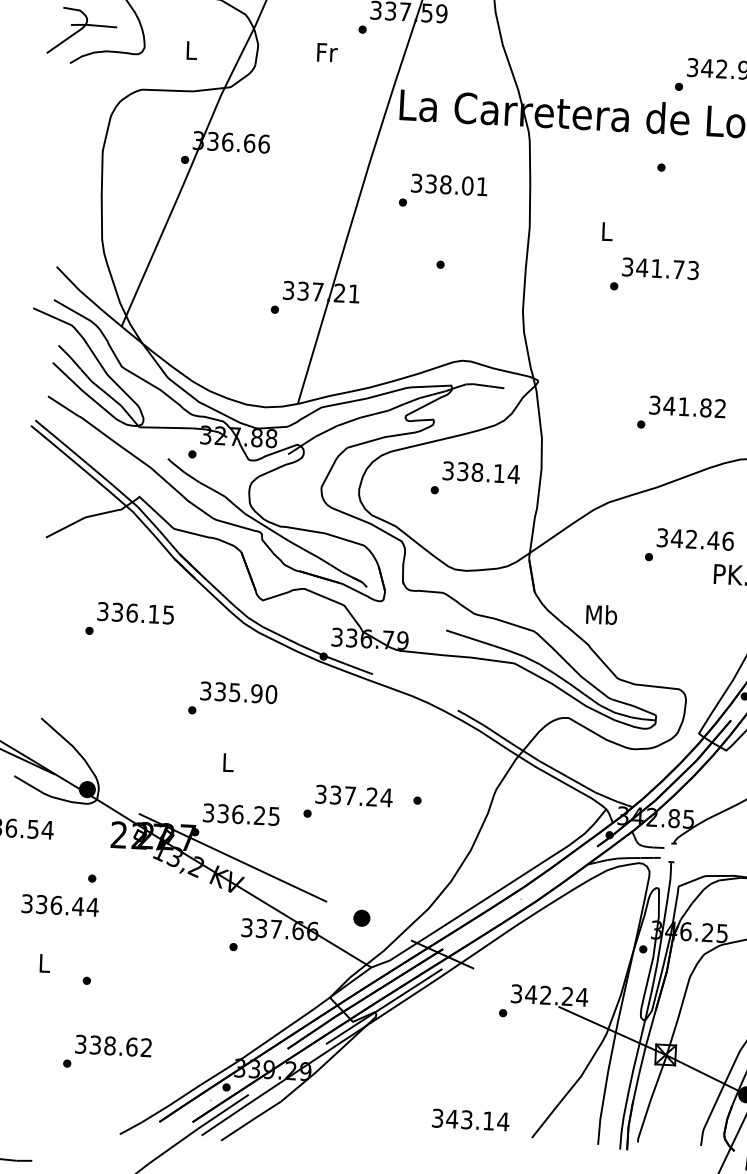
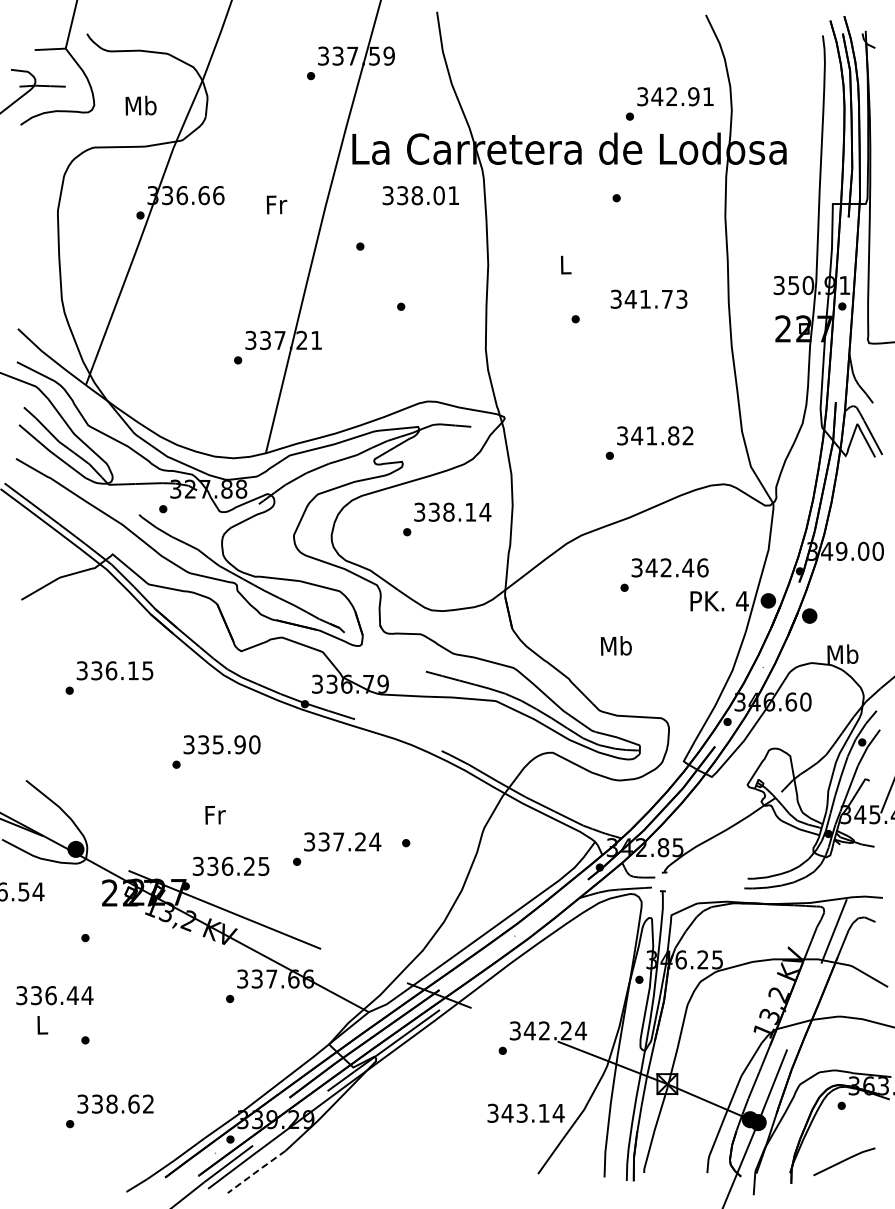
text: (190, 50) -> (140, 105), L -> Mb
text: (326, 52) -> (276, 204), moved
text: (449, 184) -> (420, 195), moved
text: (660, 267) -> (648, 298), moved
text: (601, 614) -> (616, 645), moved
text: (228, 763) -> (215, 815), L -> Fr
text: (59, 905) -> (54, 995), moved
part: (361, 918) -> (356, 963), removed
text: (470, 1119) -> (525, 1112), moved
line: (250, 1120) -> (256, 1171), solid -> dashed

